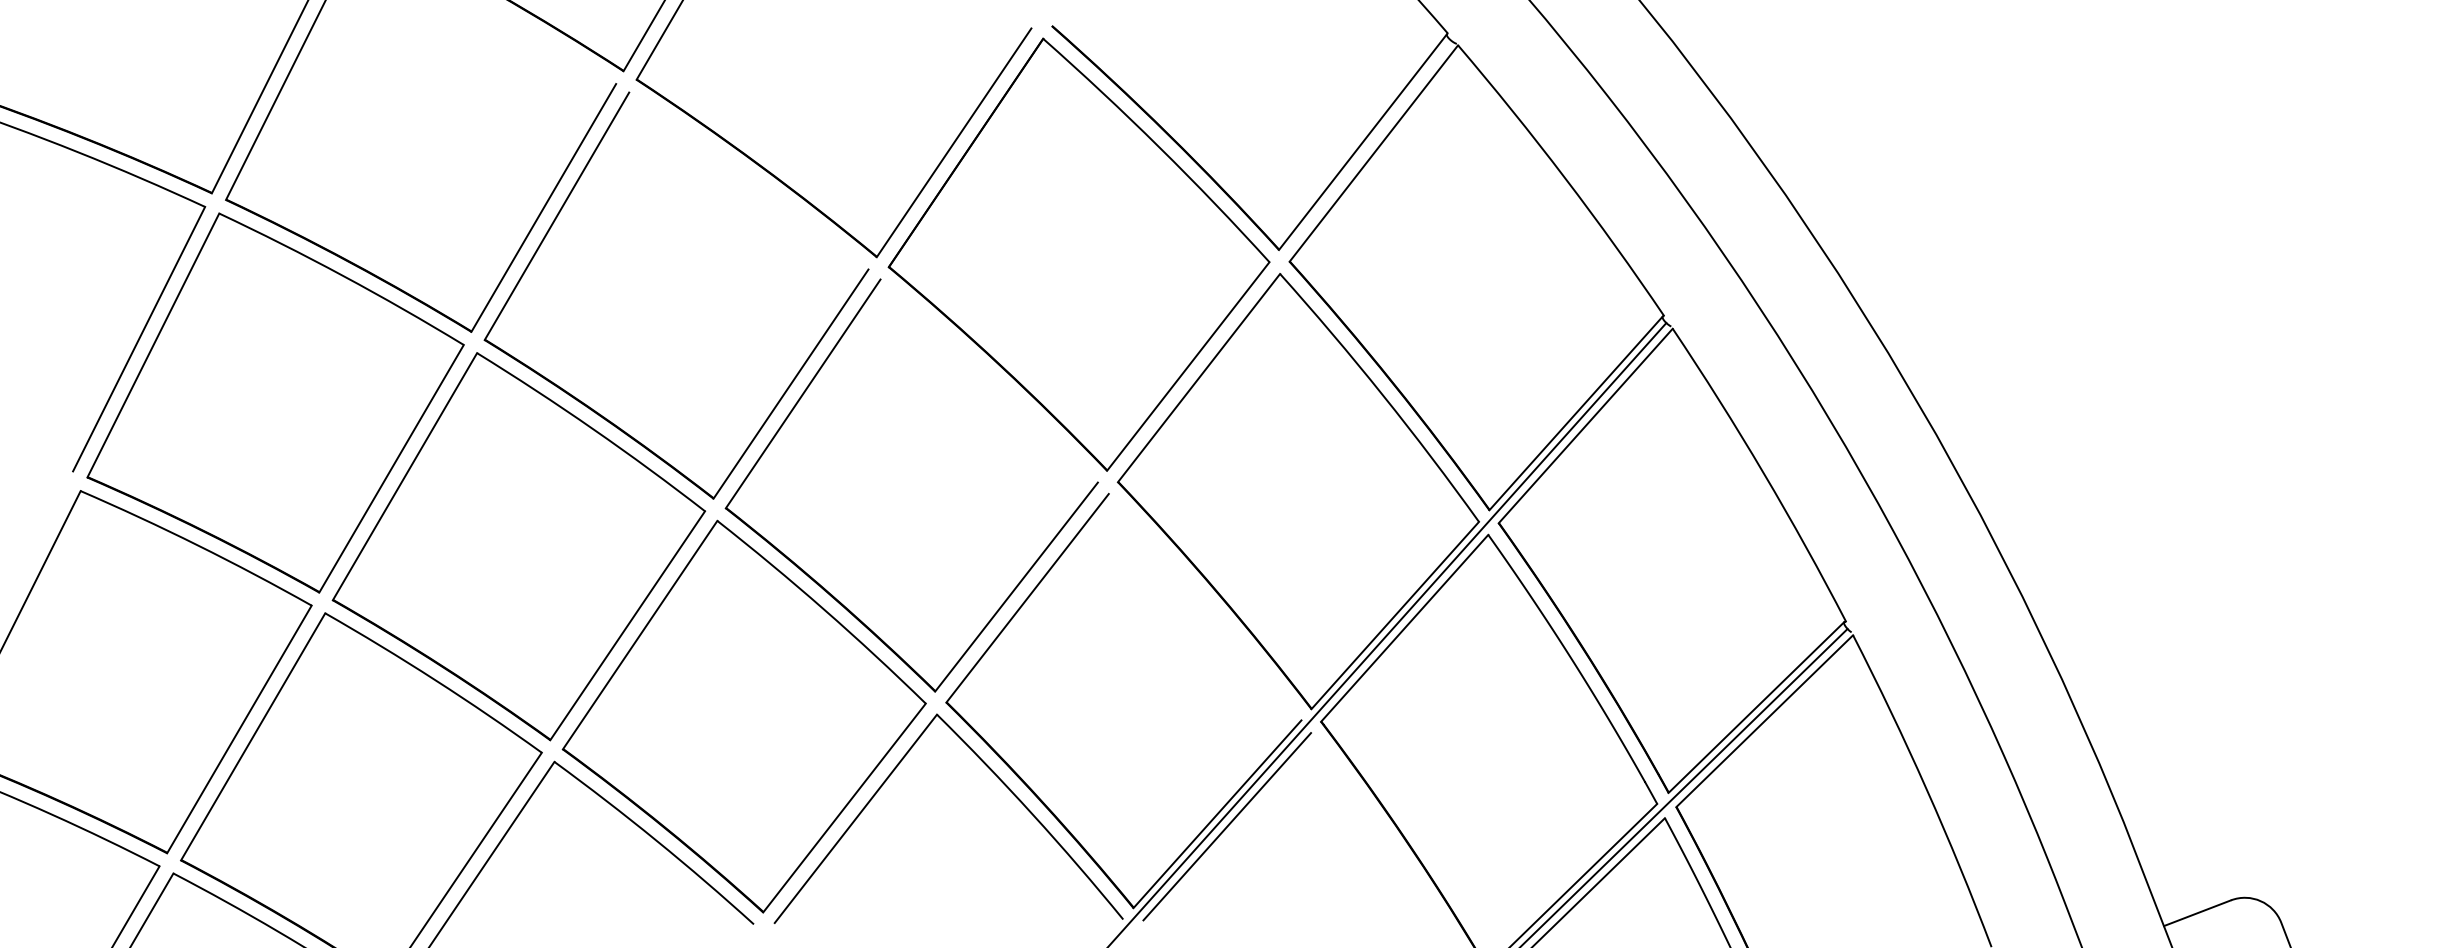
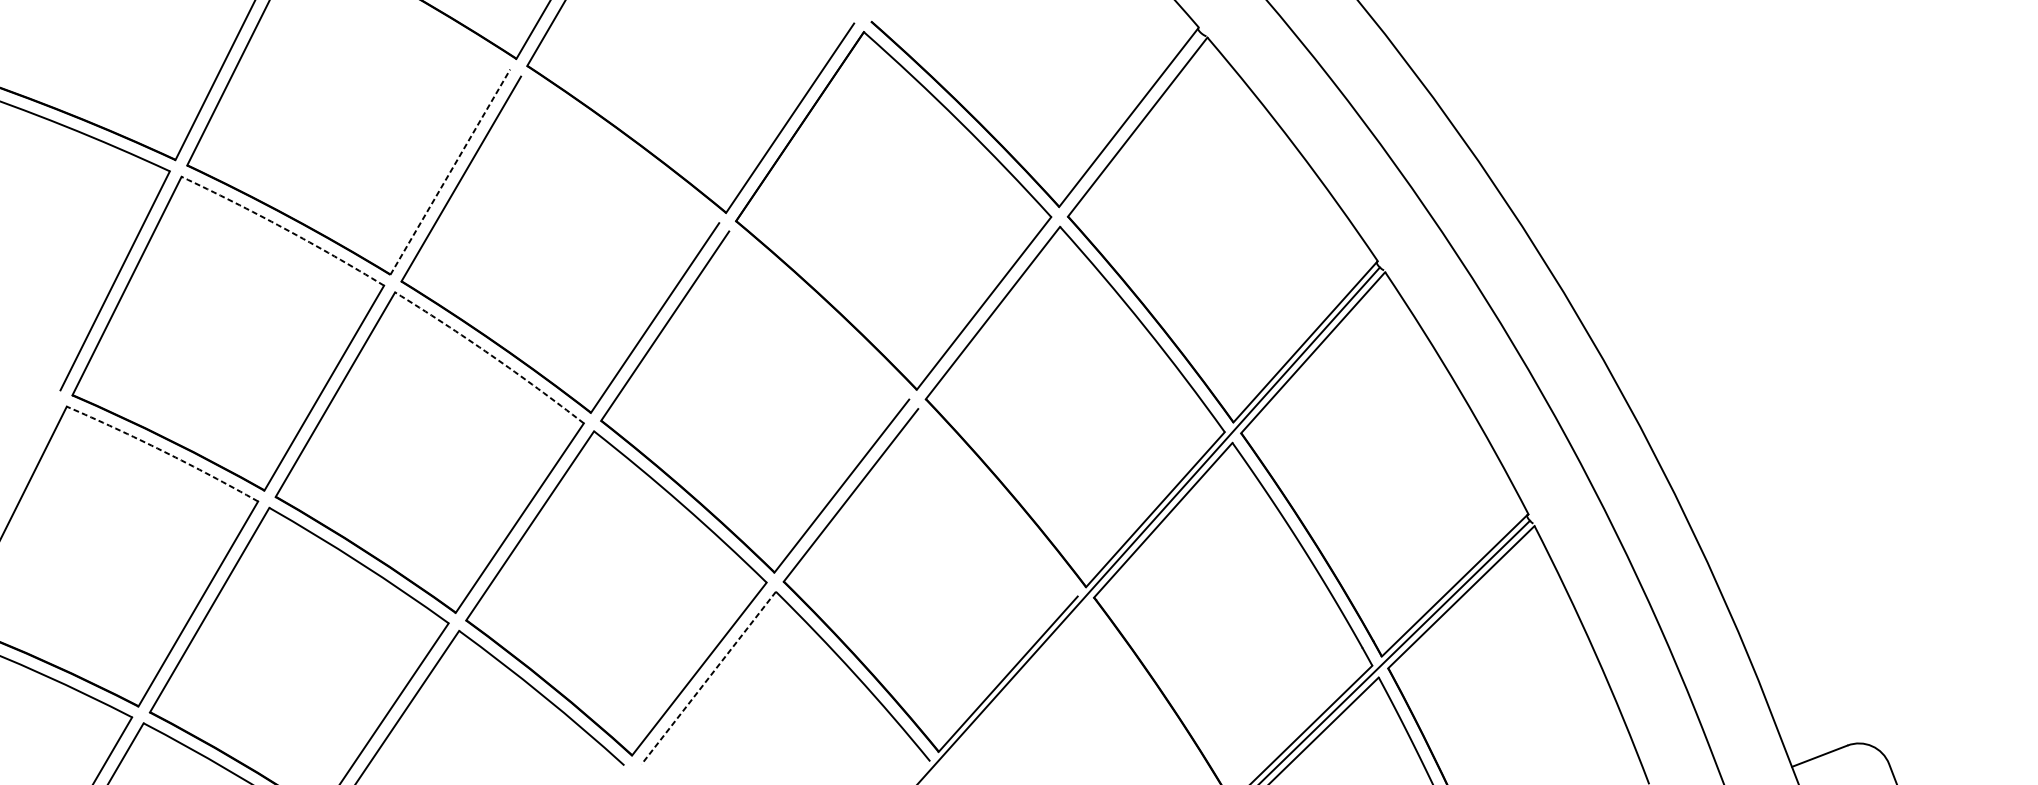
line: (543, 207) -> (450, 171), solid -> dashed
arc: (343, 275) -> (284, 228), solid -> dashed
arc: (593, 429) -> (491, 355), solid -> dashed
arc: (197, 545) -> (163, 451), solid -> dashed
line: (855, 819) -> (708, 678), solid -> dashed
line: (1227, 826) -> (1016, 684), removed

